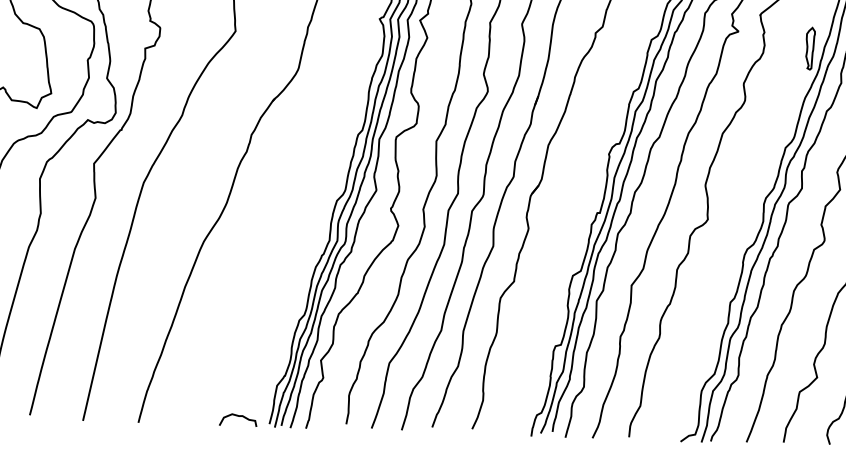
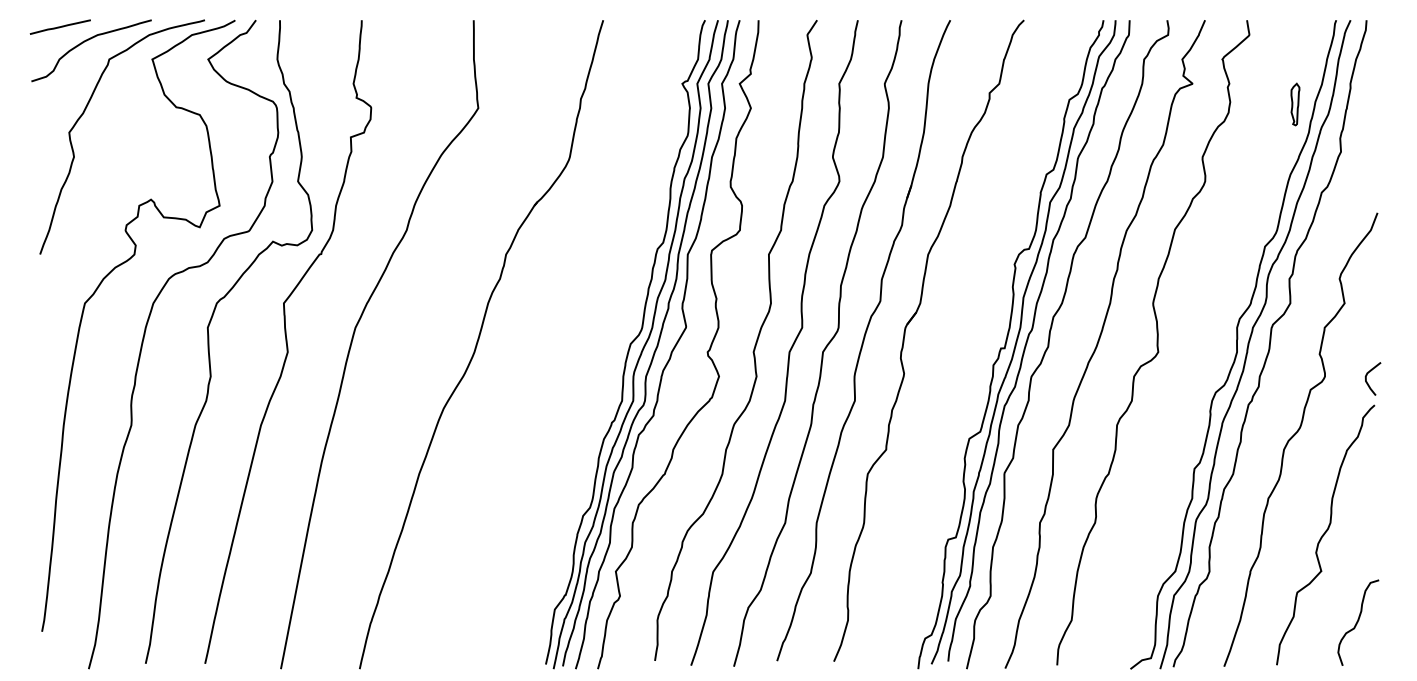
part: (810, 48) -> (1295, 104), size x0.7
curve: (238, 416) -> (501, 655), removed

